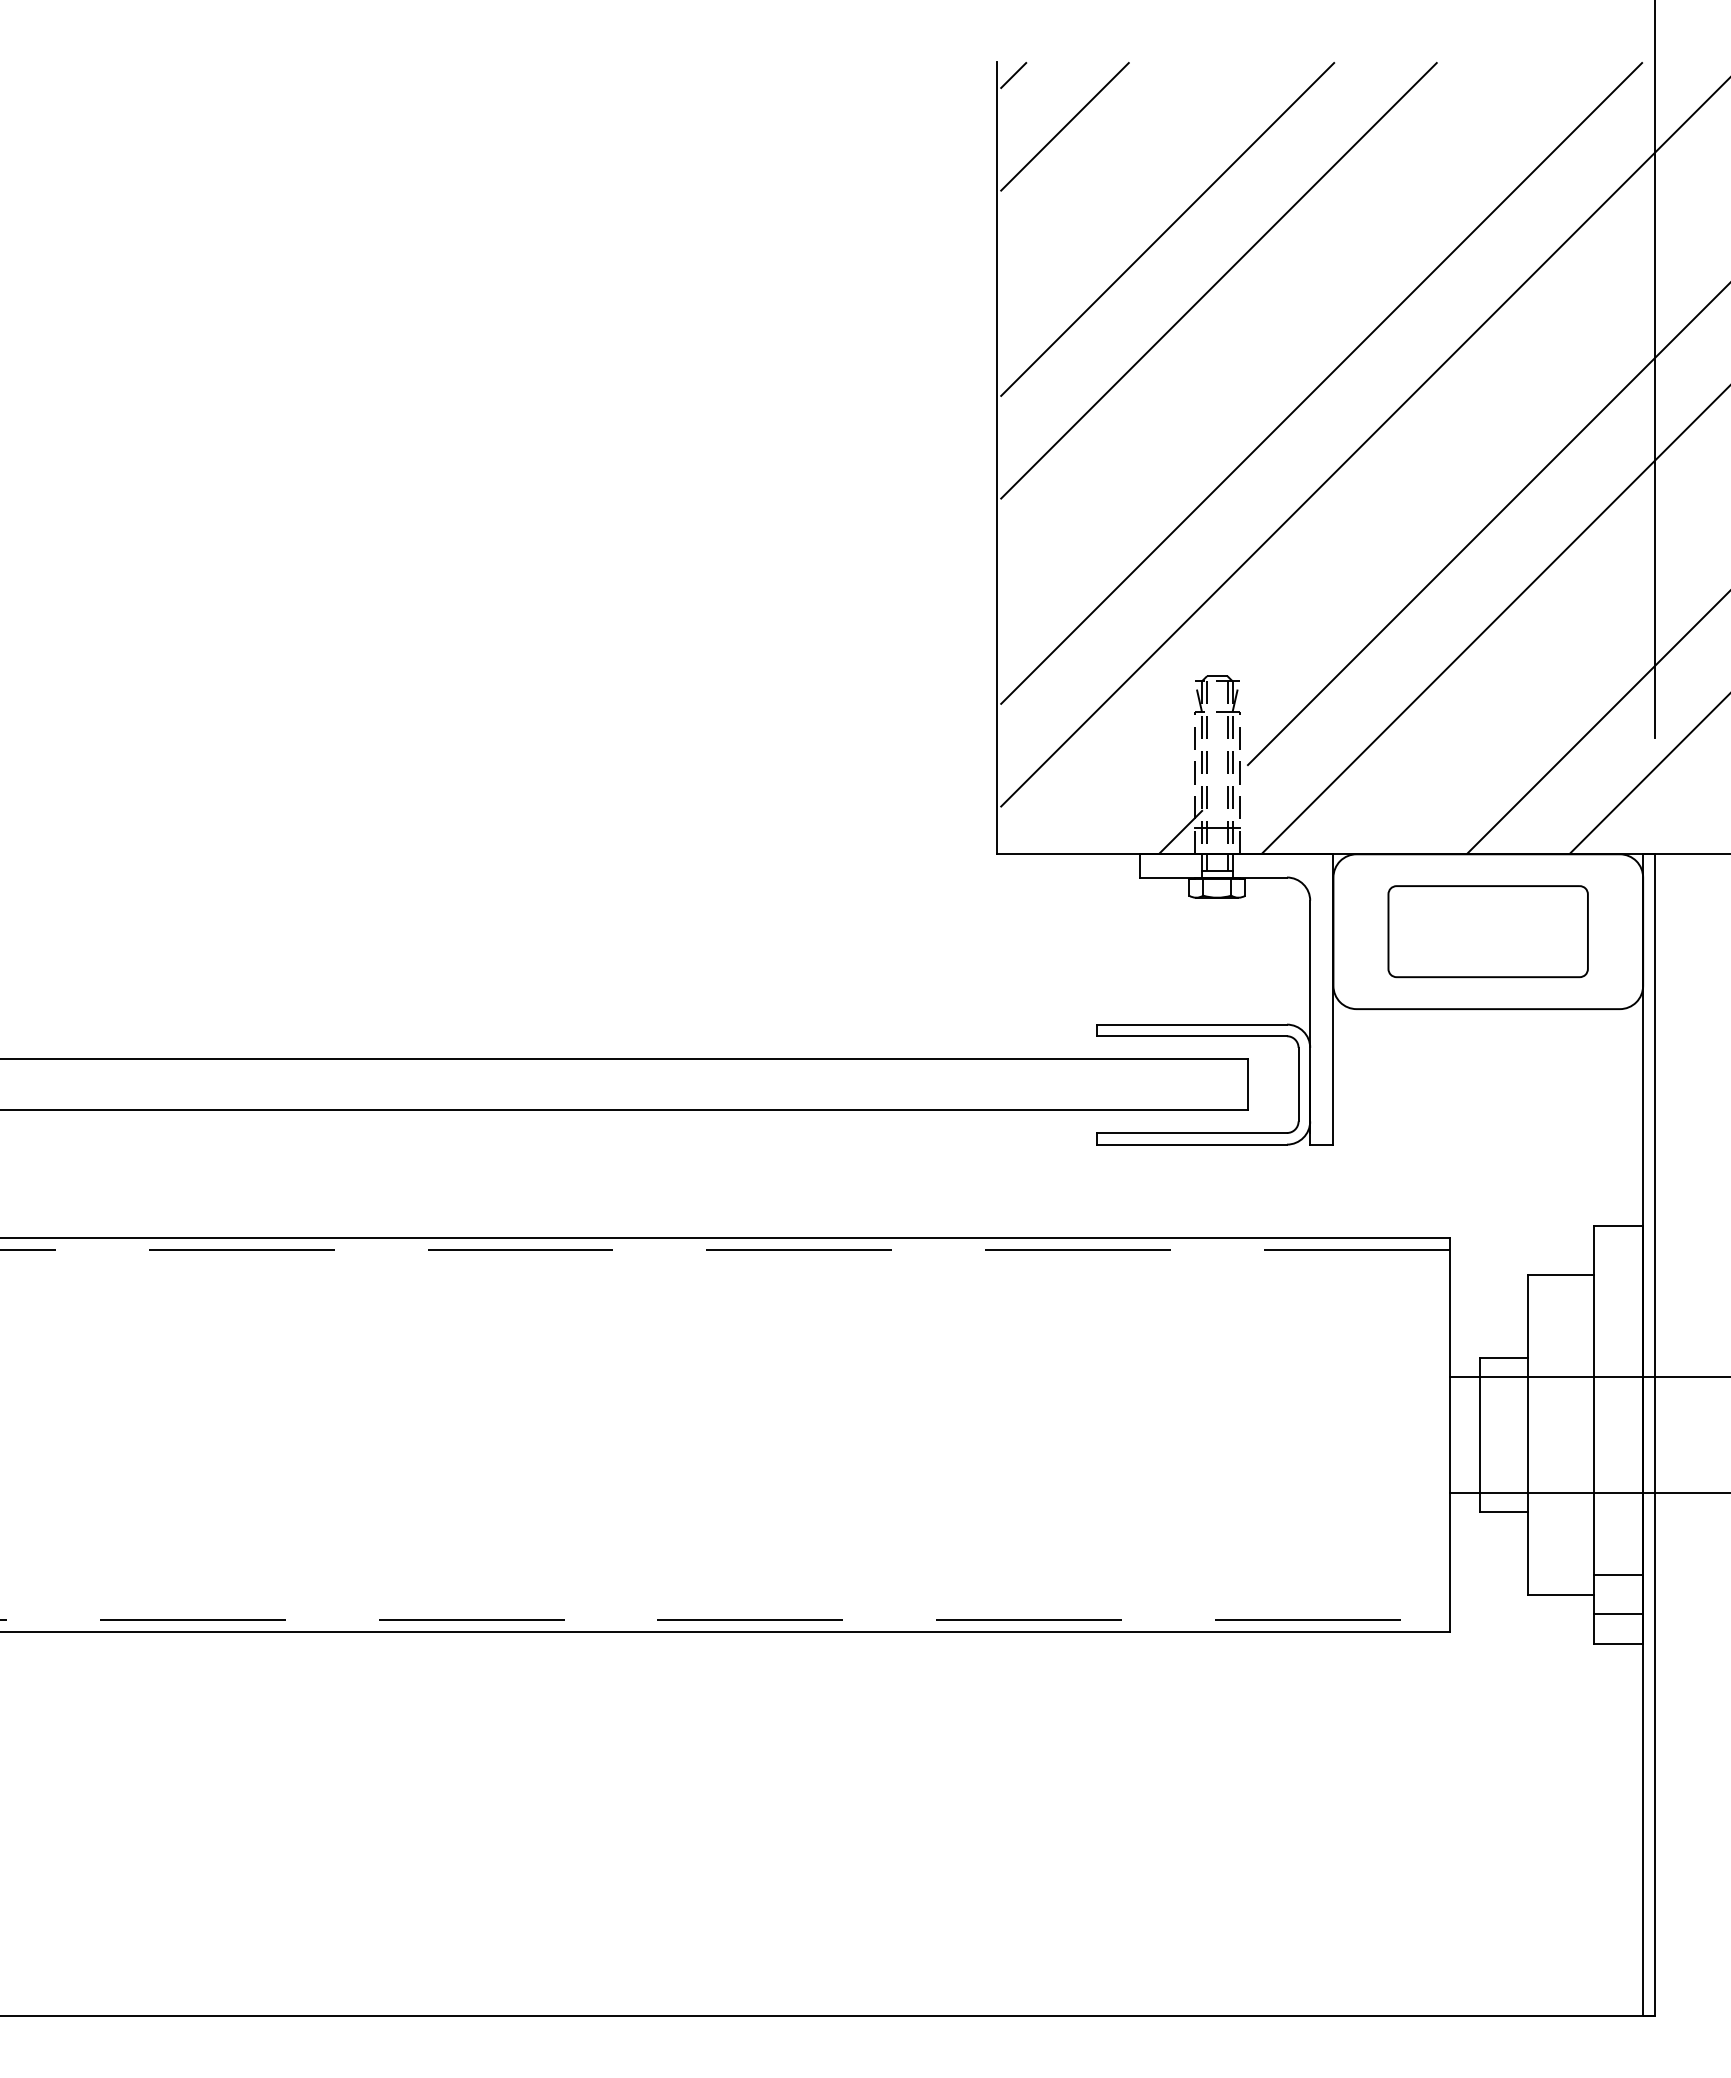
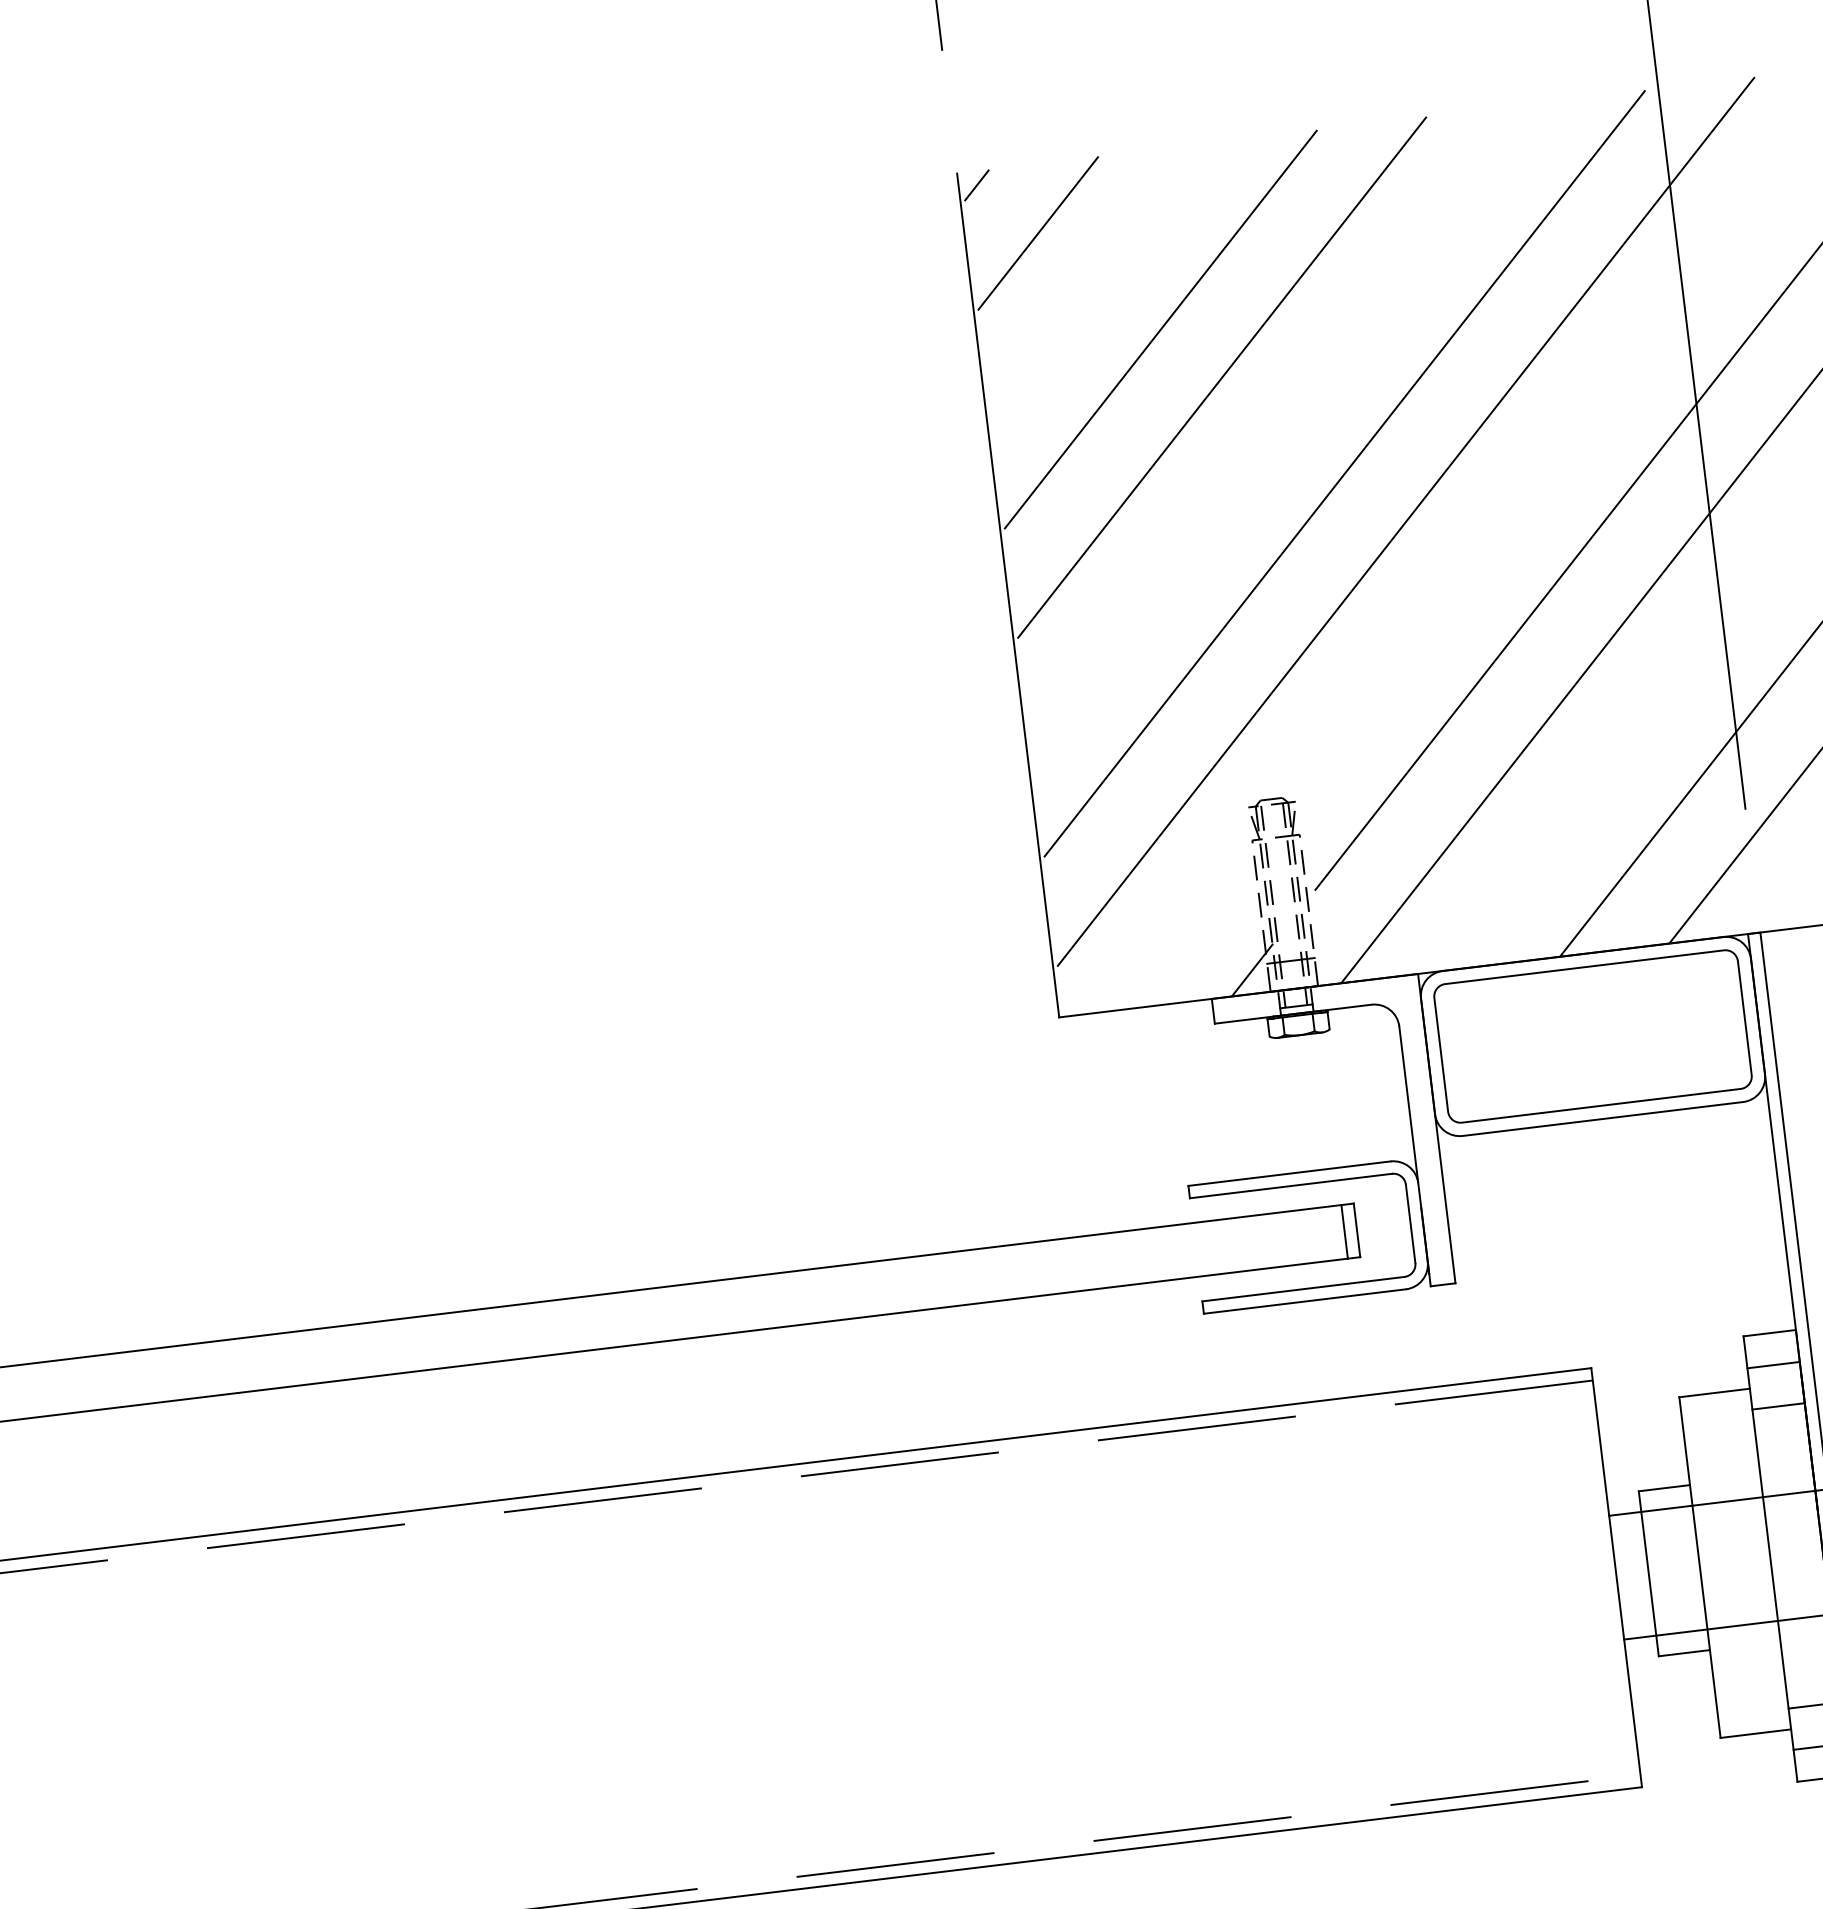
part: (1487, 931) -> (1592, 1036), size x1.43
line: (1236, 1084) -> (1344, 1231), added
line: (1618, 1255) -> (1773, 1364), added
line: (1618, 1294) -> (1778, 1406), added

